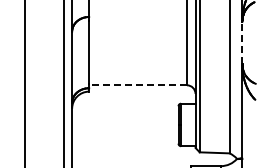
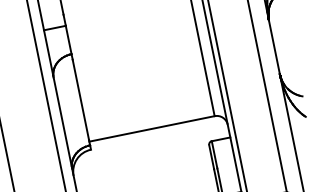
line: (242, 42) -> (274, 46), dashed -> solid
line: (138, 85) -> (152, 129), dashed -> solid

